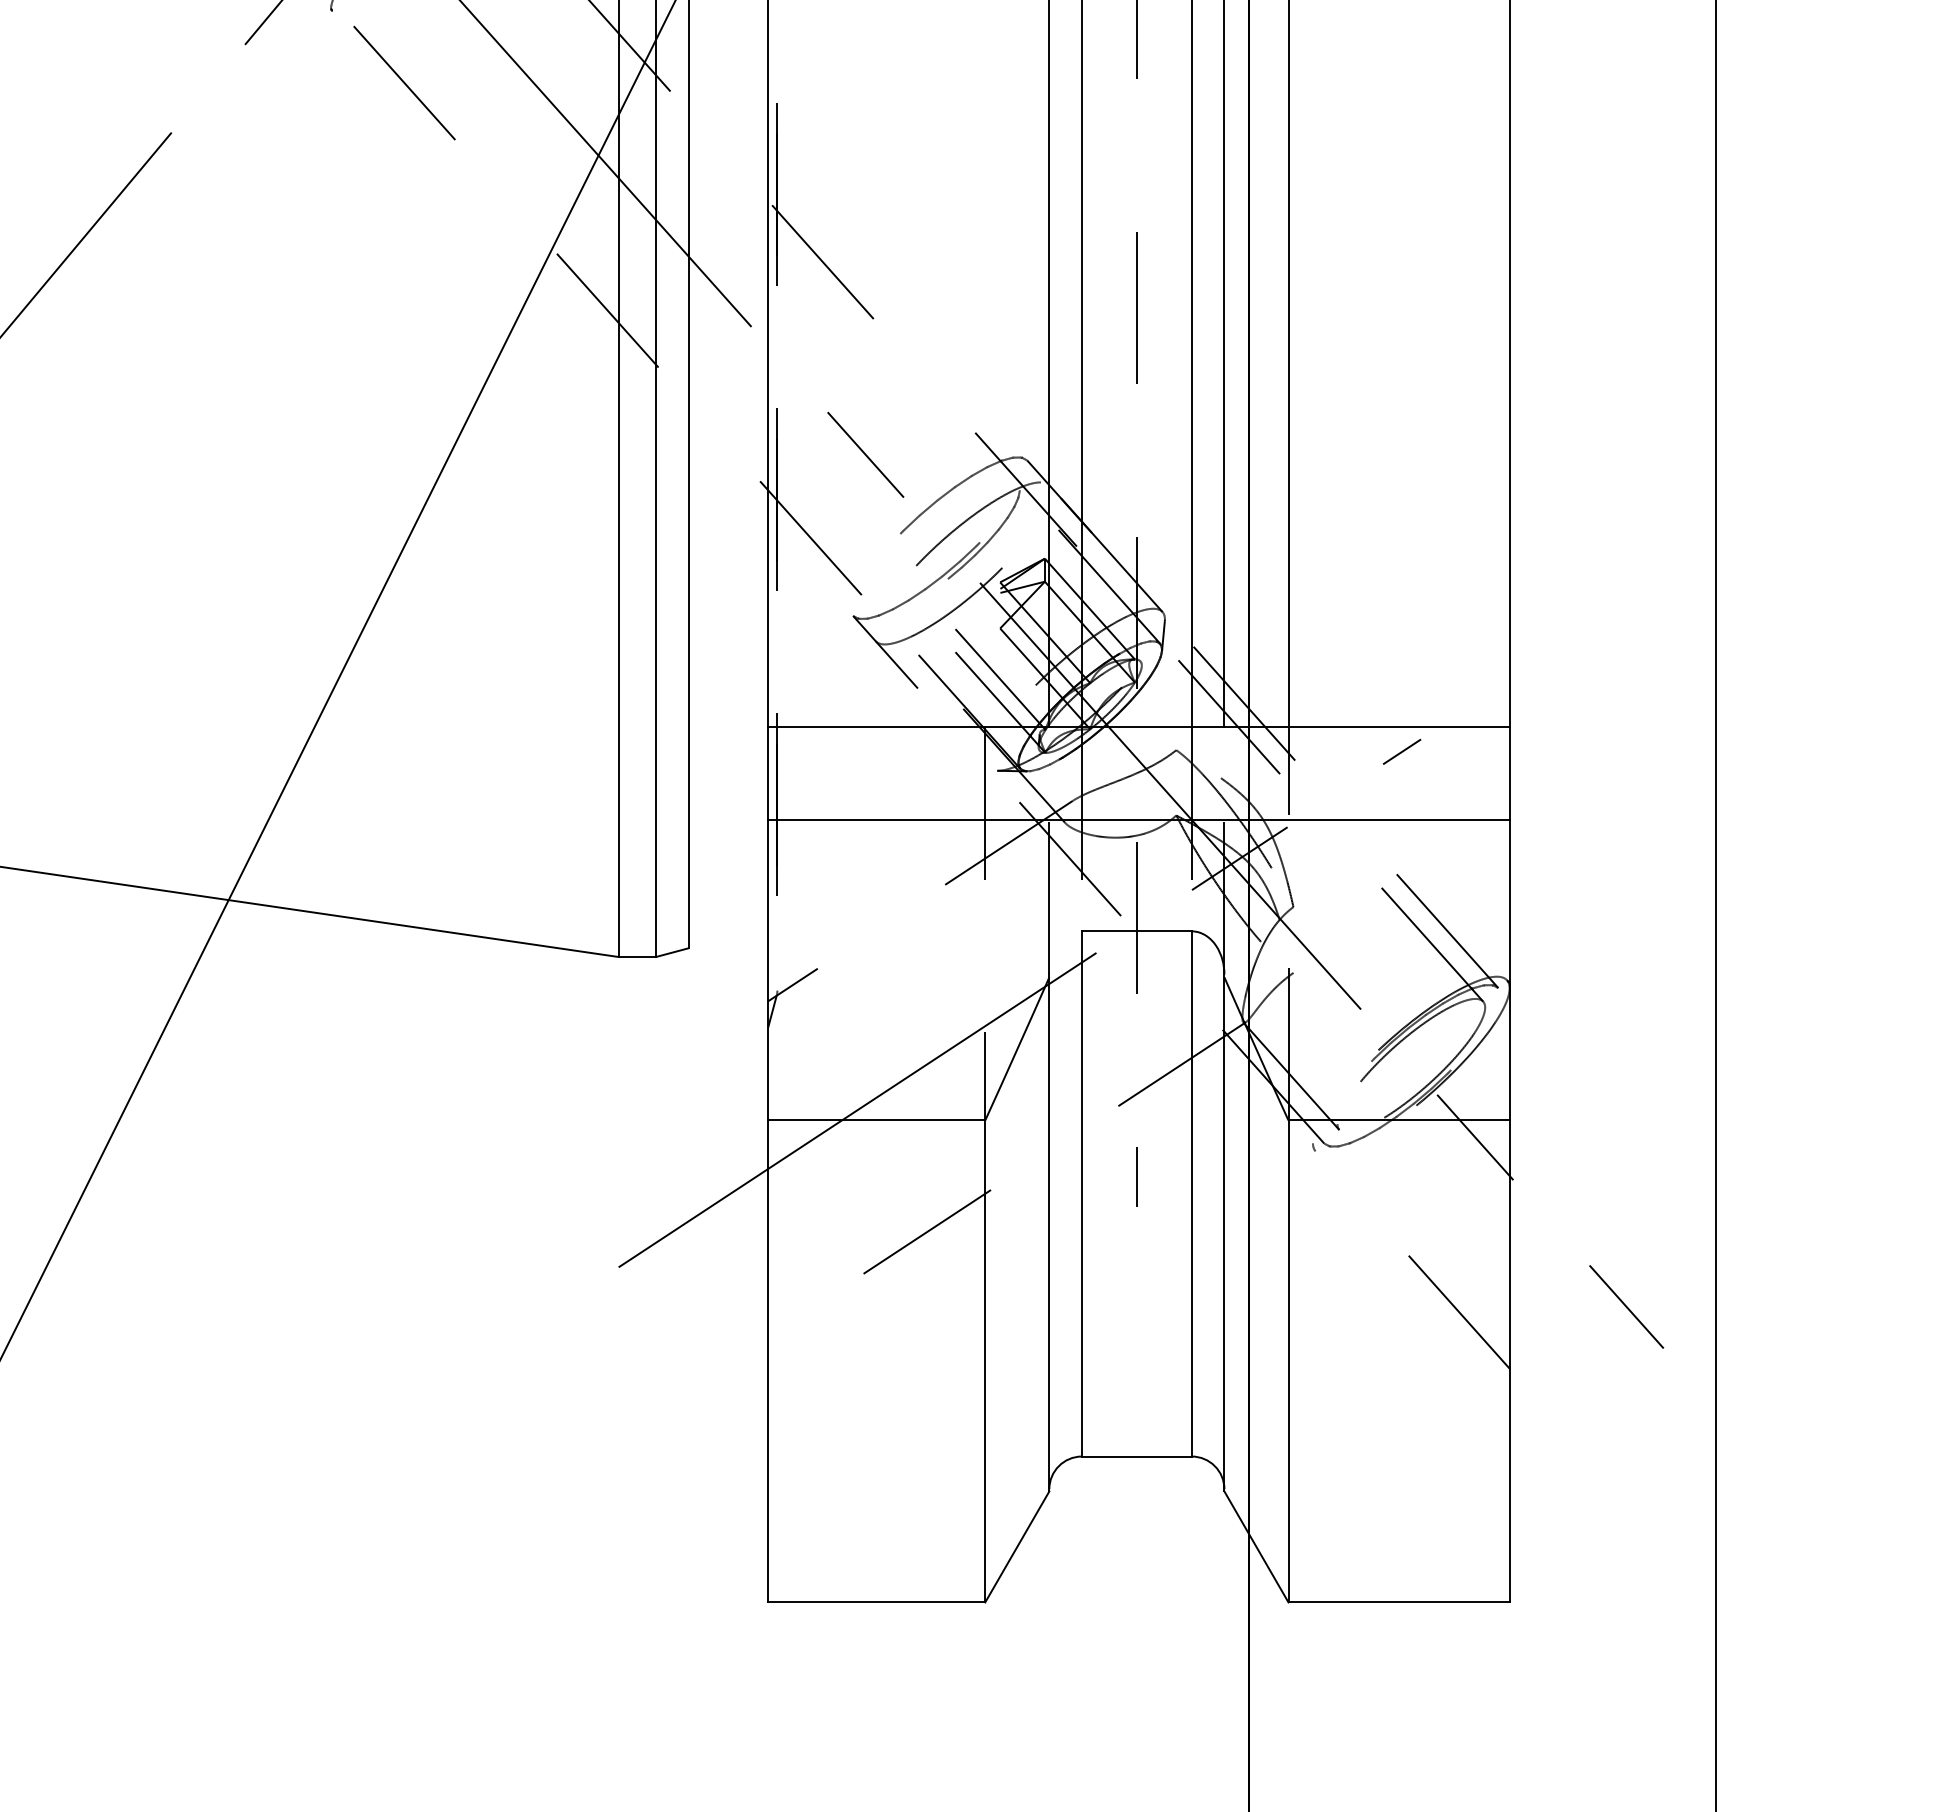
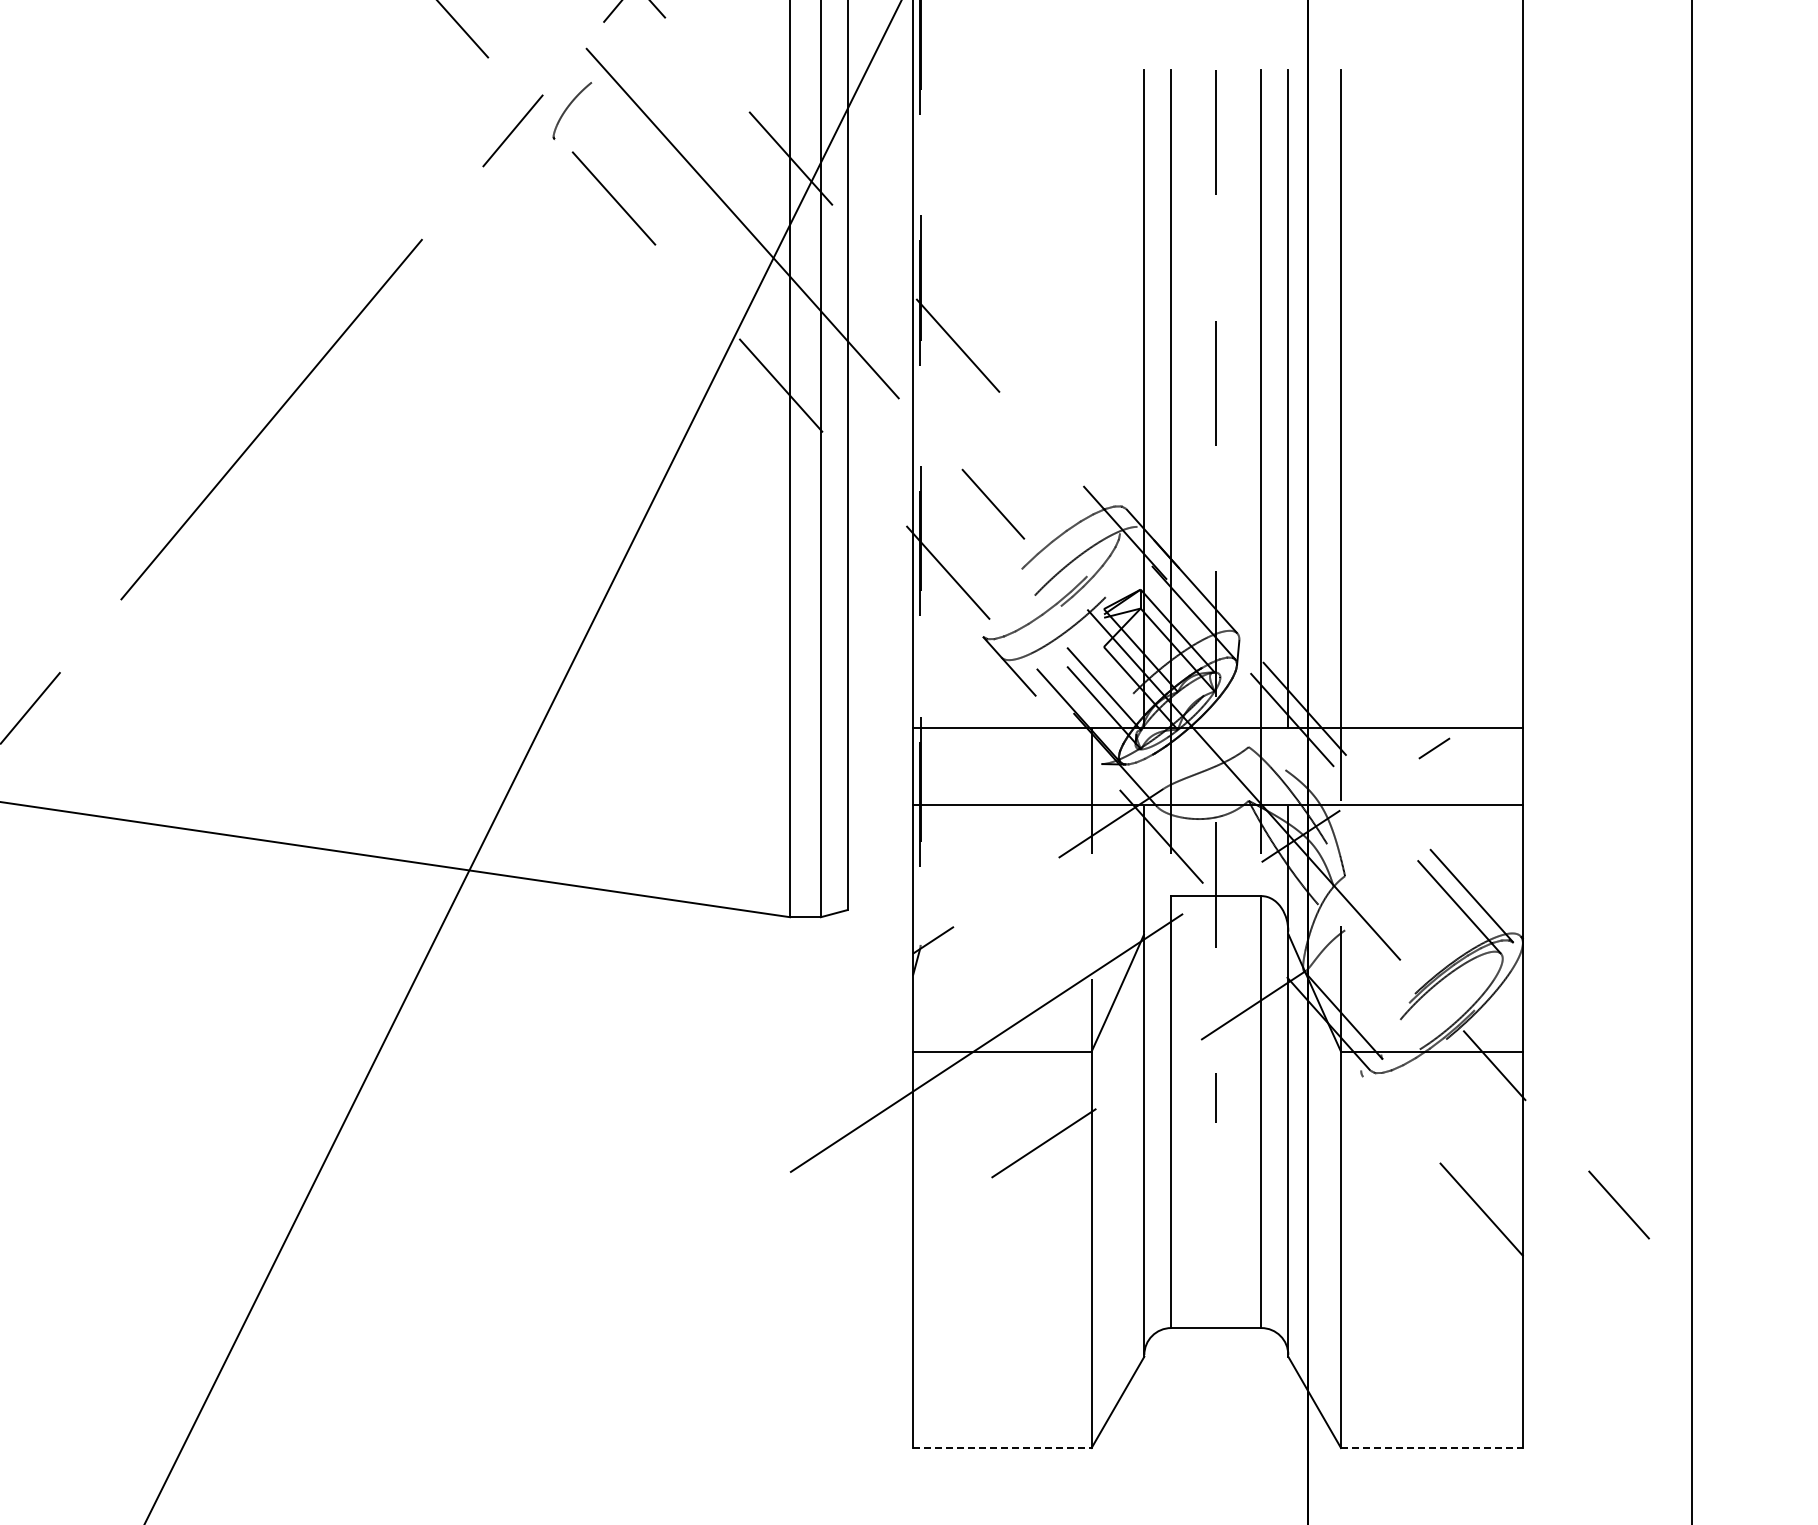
line: (876, 1602) -> (1002, 1448), solid -> dashed
line: (1399, 1602) -> (1432, 1448), solid -> dashed

